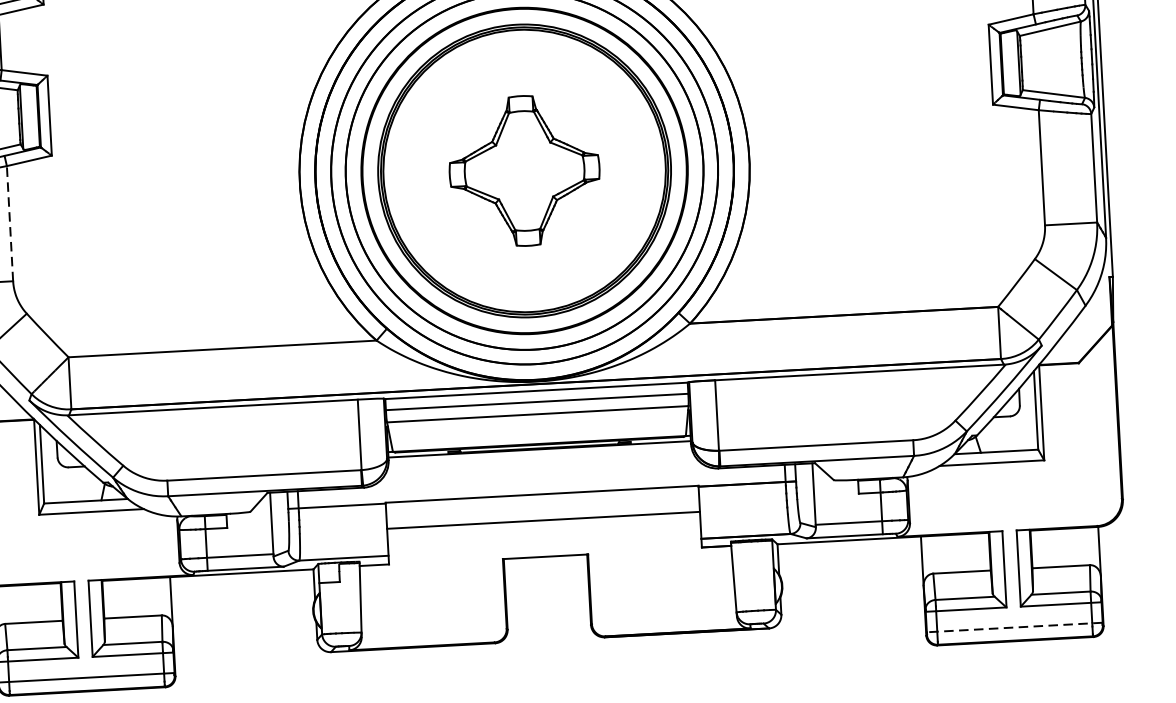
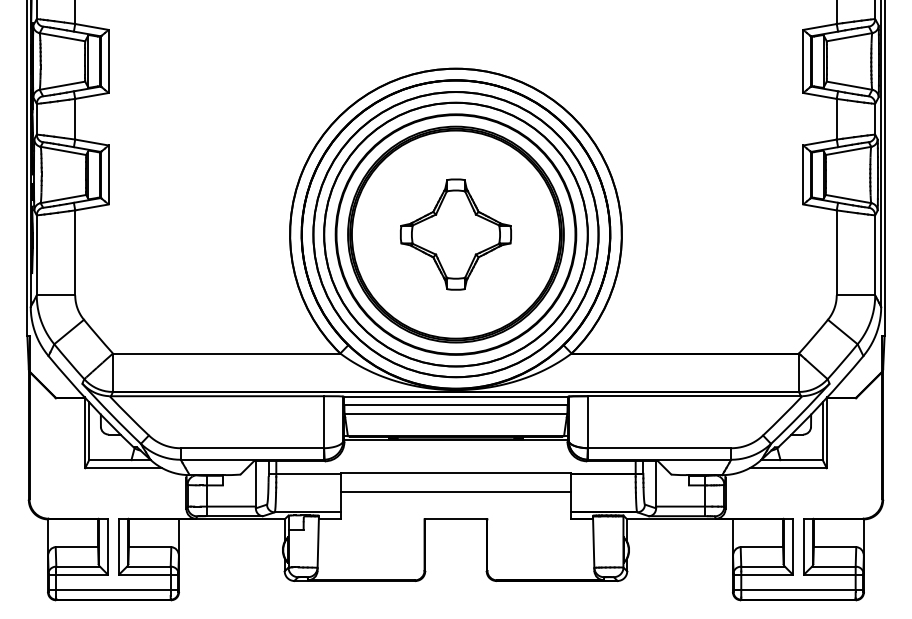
line: (10, 223) -> (75, 252), dashed -> solid
line: (1014, 628) -> (798, 590), dashed -> solid

